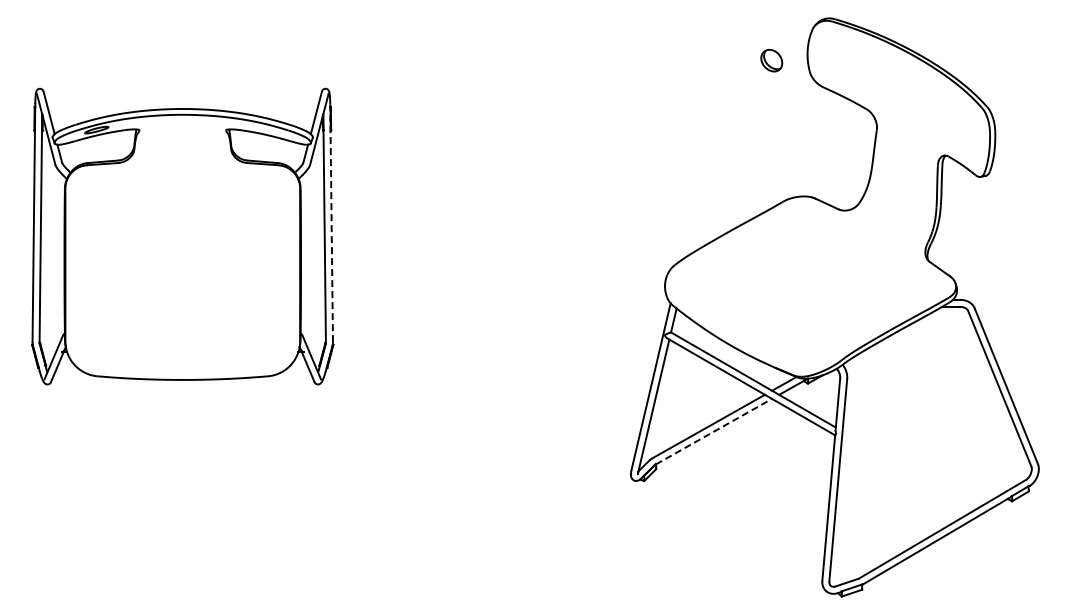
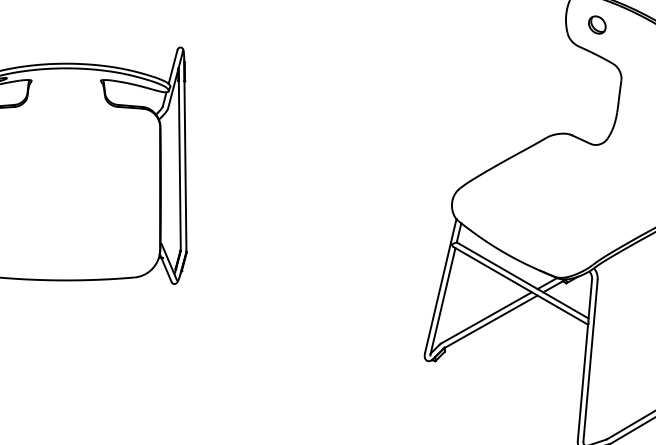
part: (771, 60) -> (597, 24), moved
line: (331, 222) -> (185, 154), dashed -> solid
line: (714, 431) -> (491, 321), dashed -> solid

